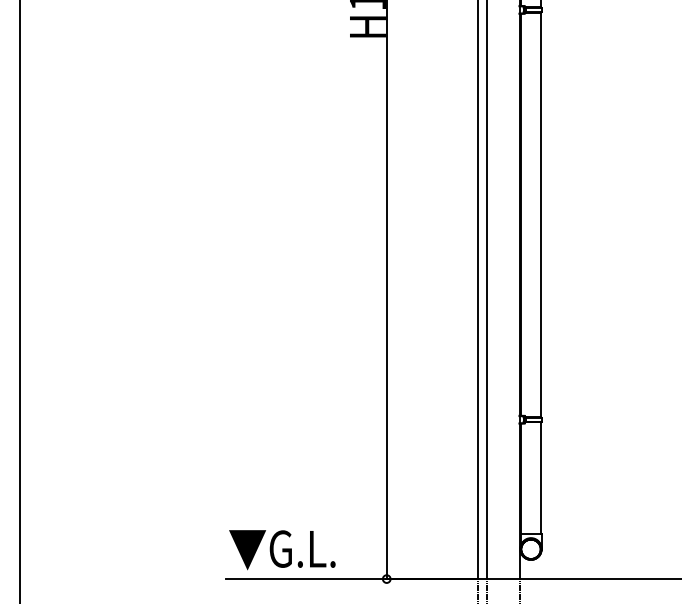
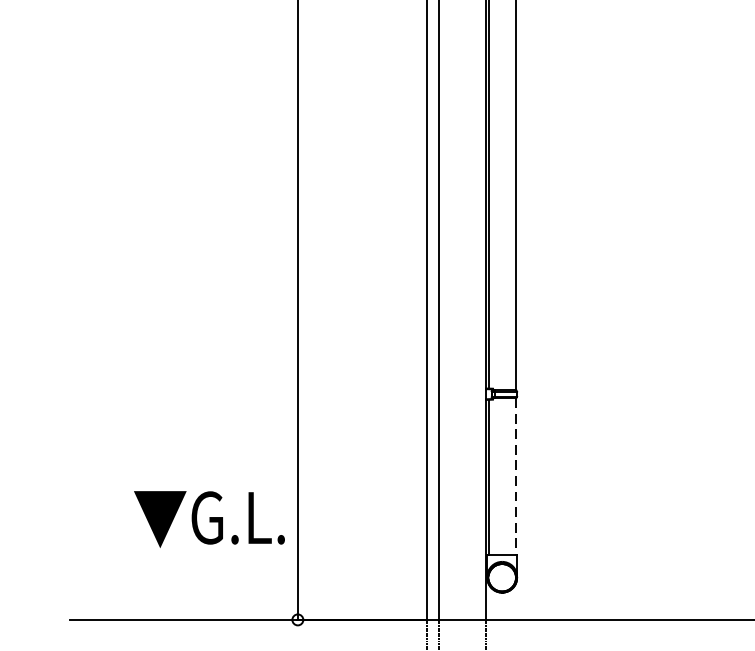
line: (540, 478) -> (515, 477), solid -> dashed
text: (282, 550) -> (209, 519), moved

